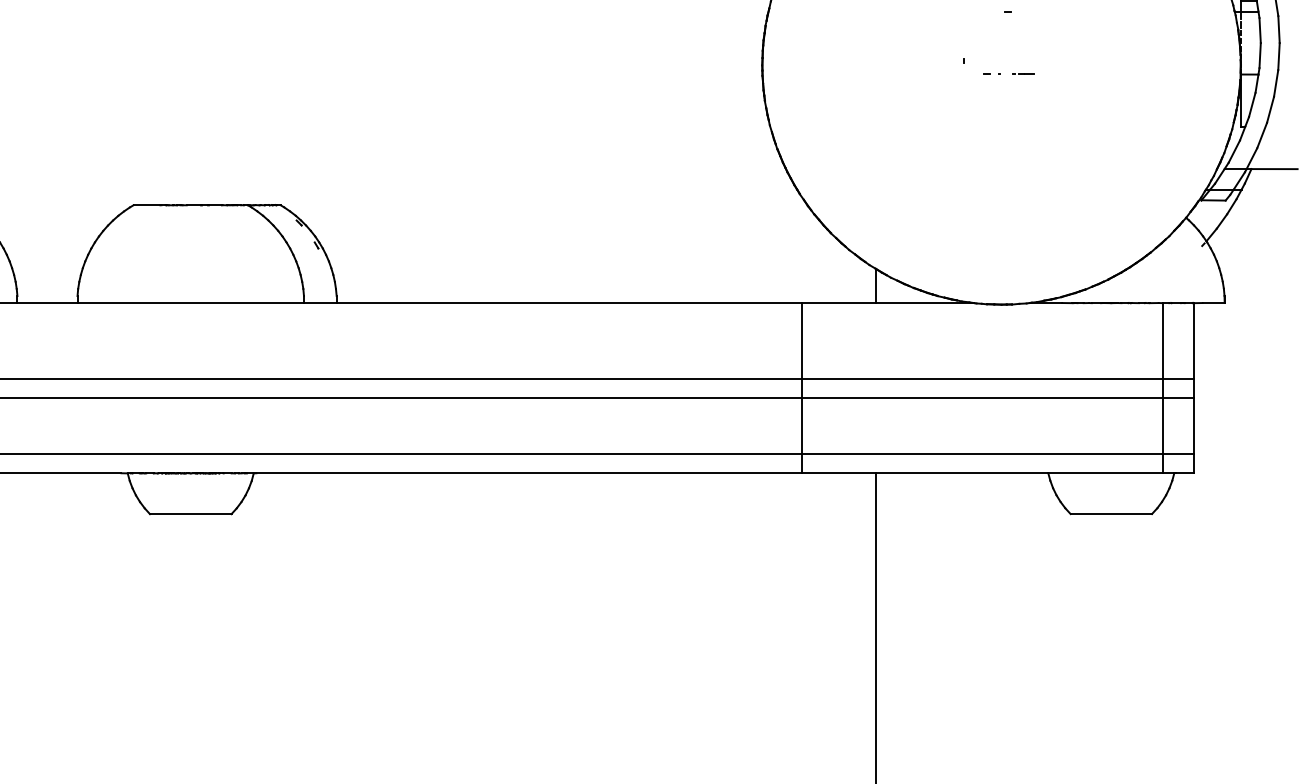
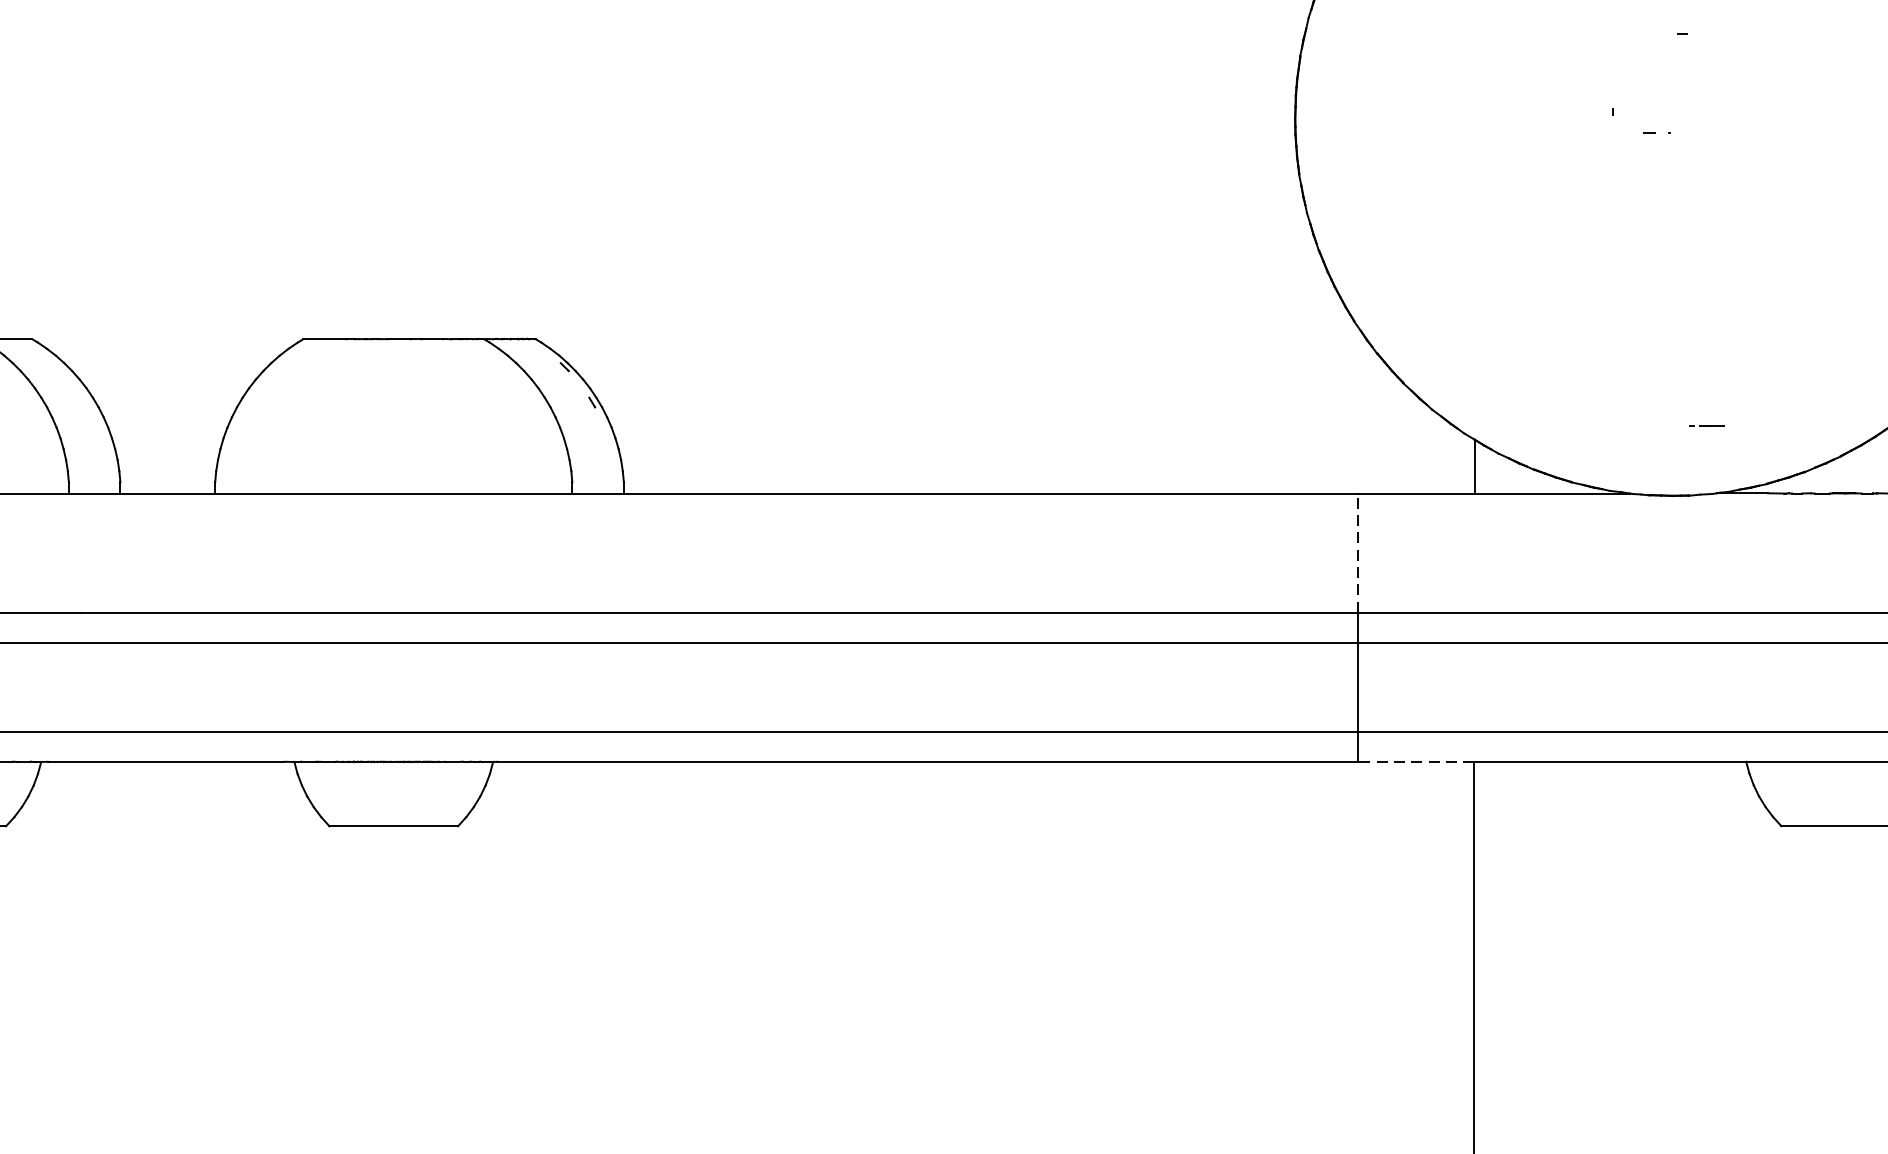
line: (1023, 73) -> (1707, 424), moved
line: (802, 340) -> (1358, 552), solid -> dashed
line: (839, 473) -> (1416, 762), solid -> dashed

